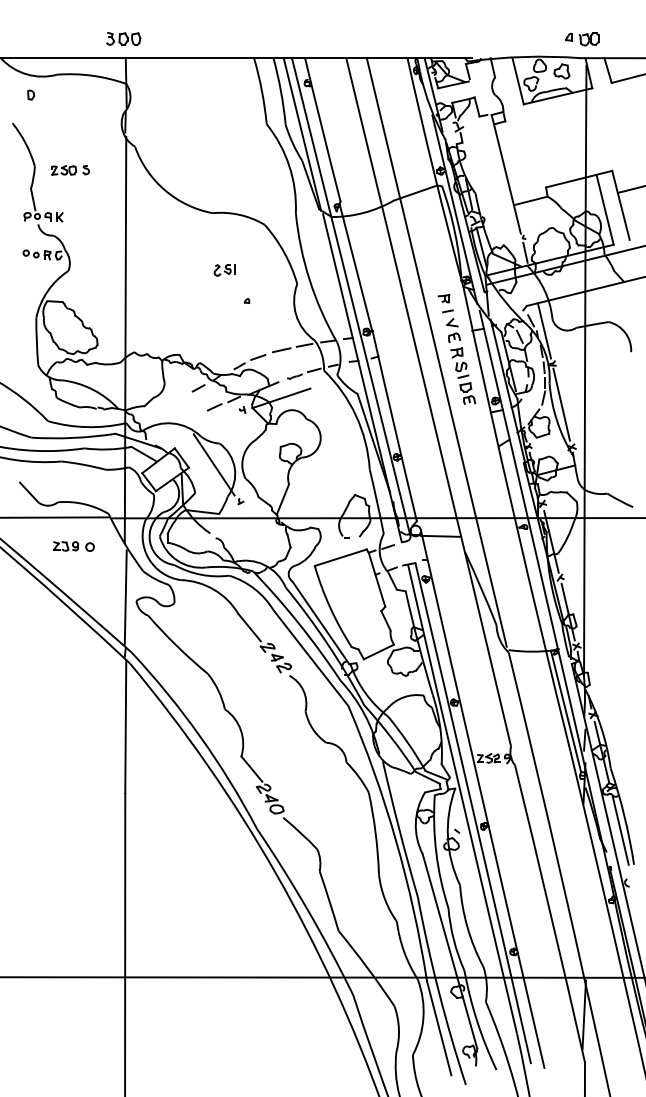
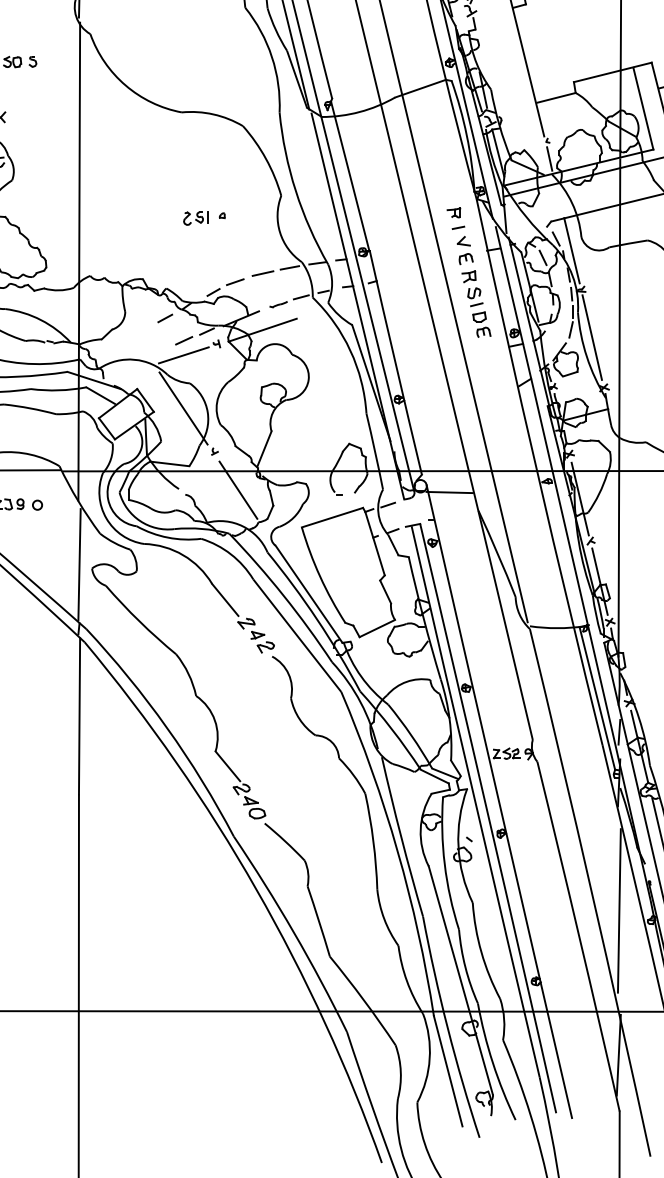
part: (224, 270) -> (195, 218), moved
line: (214, 419) -> (183, 355), added
line: (260, 534) -> (238, 490), added
line: (584, 891) -> (619, 910), added

